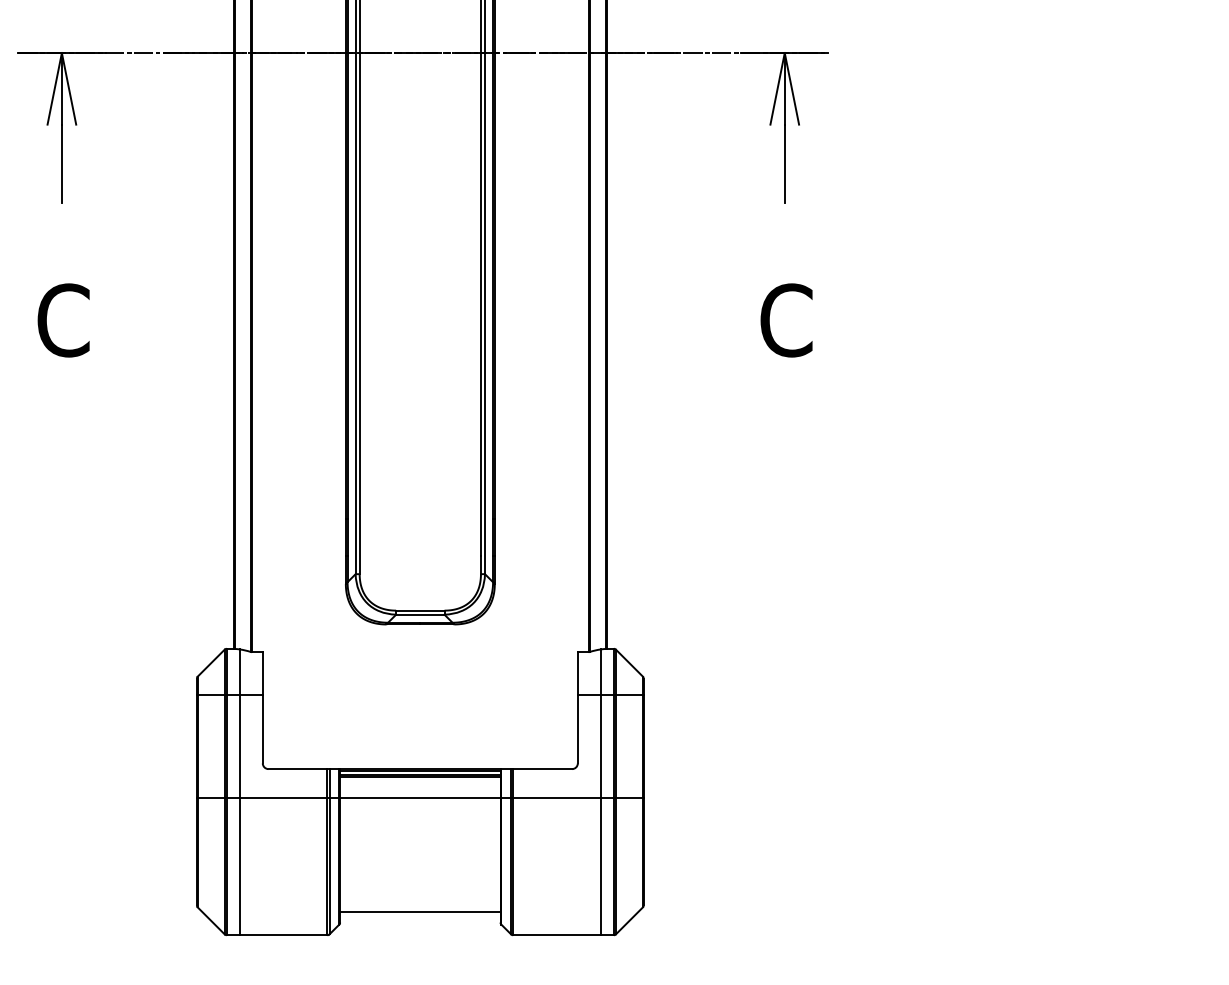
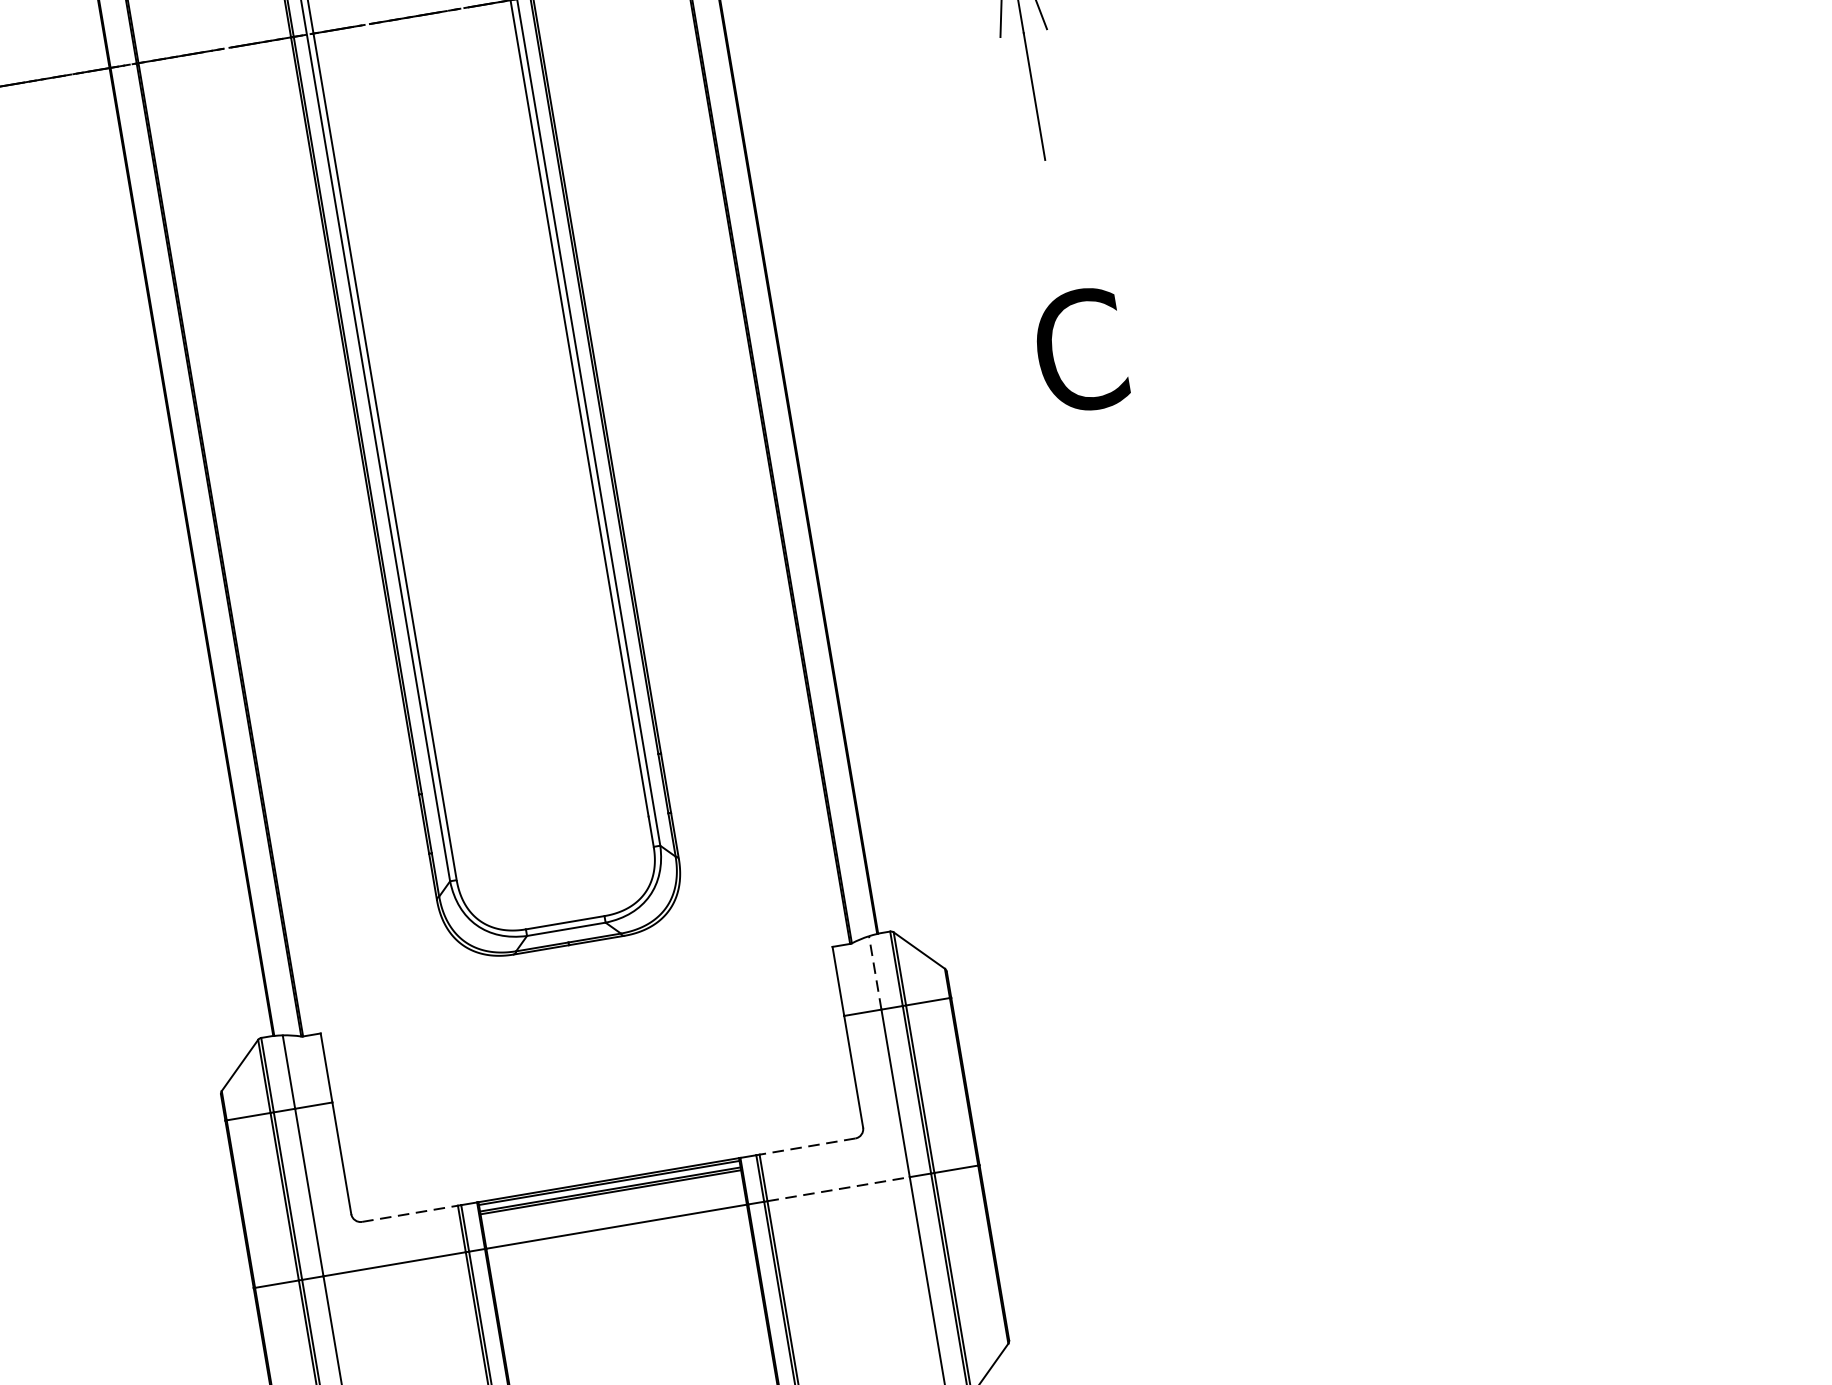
line: (600, 672) -> (874, 973), solid -> dashed
line: (298, 769) -> (410, 1214), solid -> dashed
line: (542, 769) -> (807, 1147), solid -> dashed
line: (556, 797) -> (837, 1188), solid -> dashed

